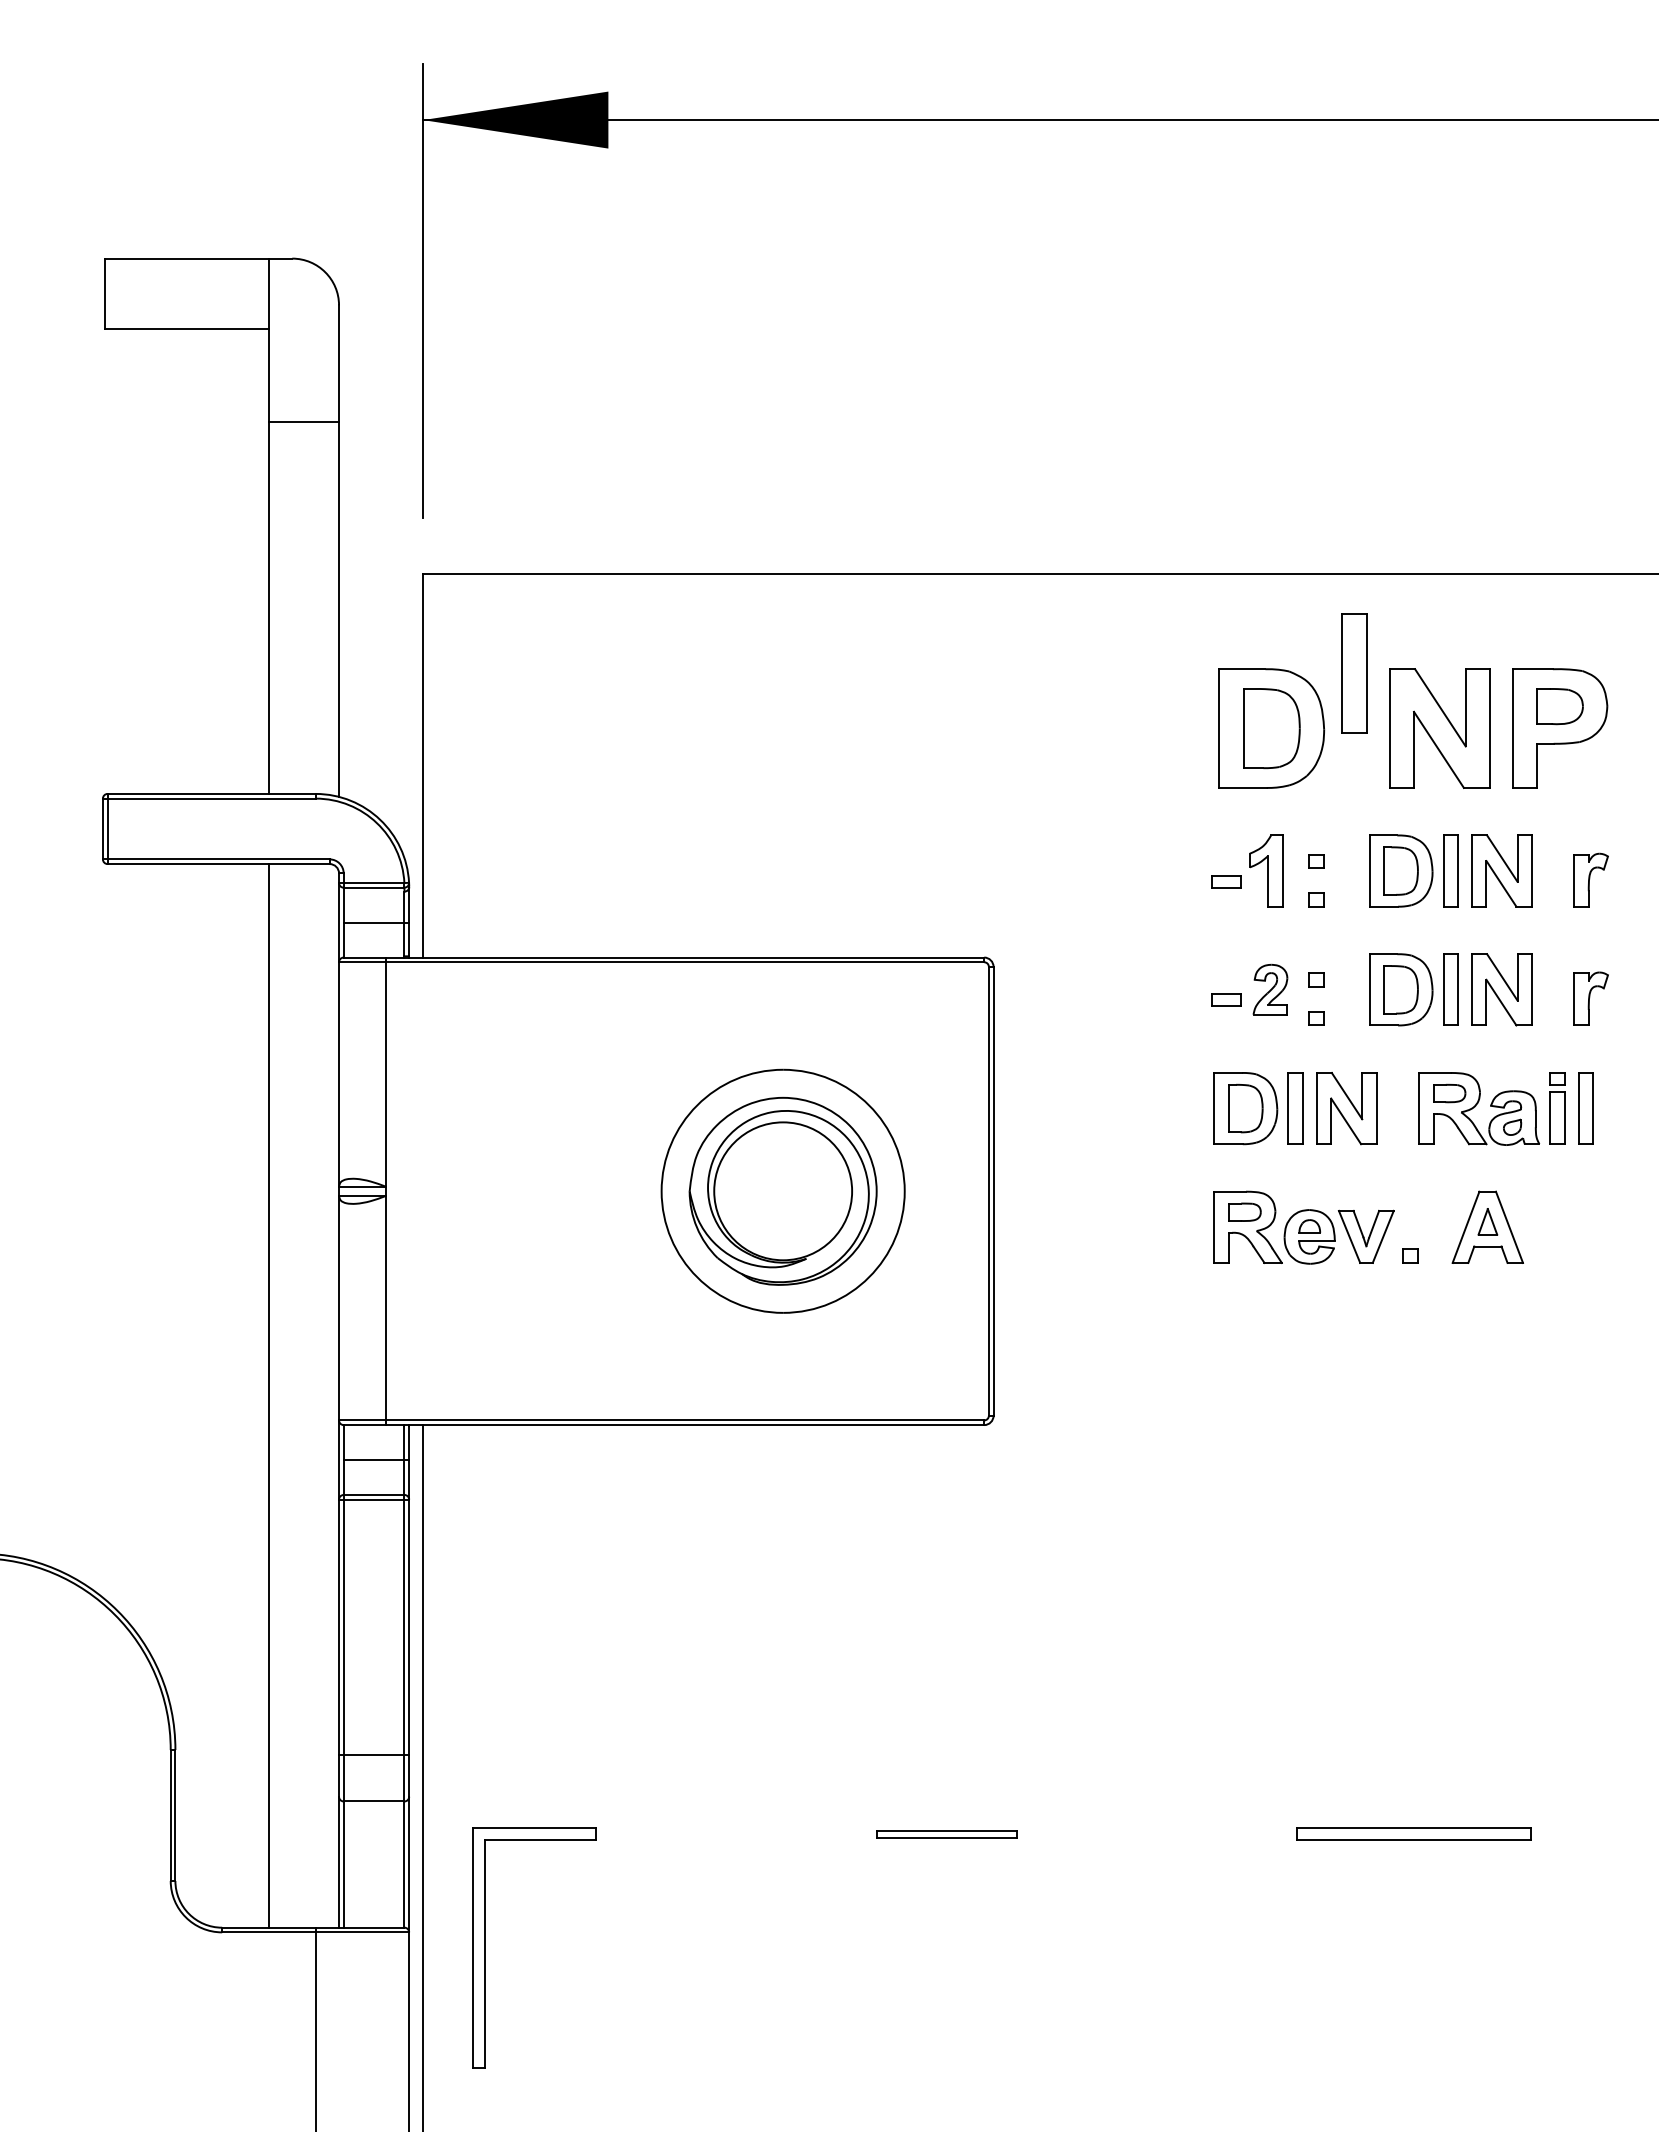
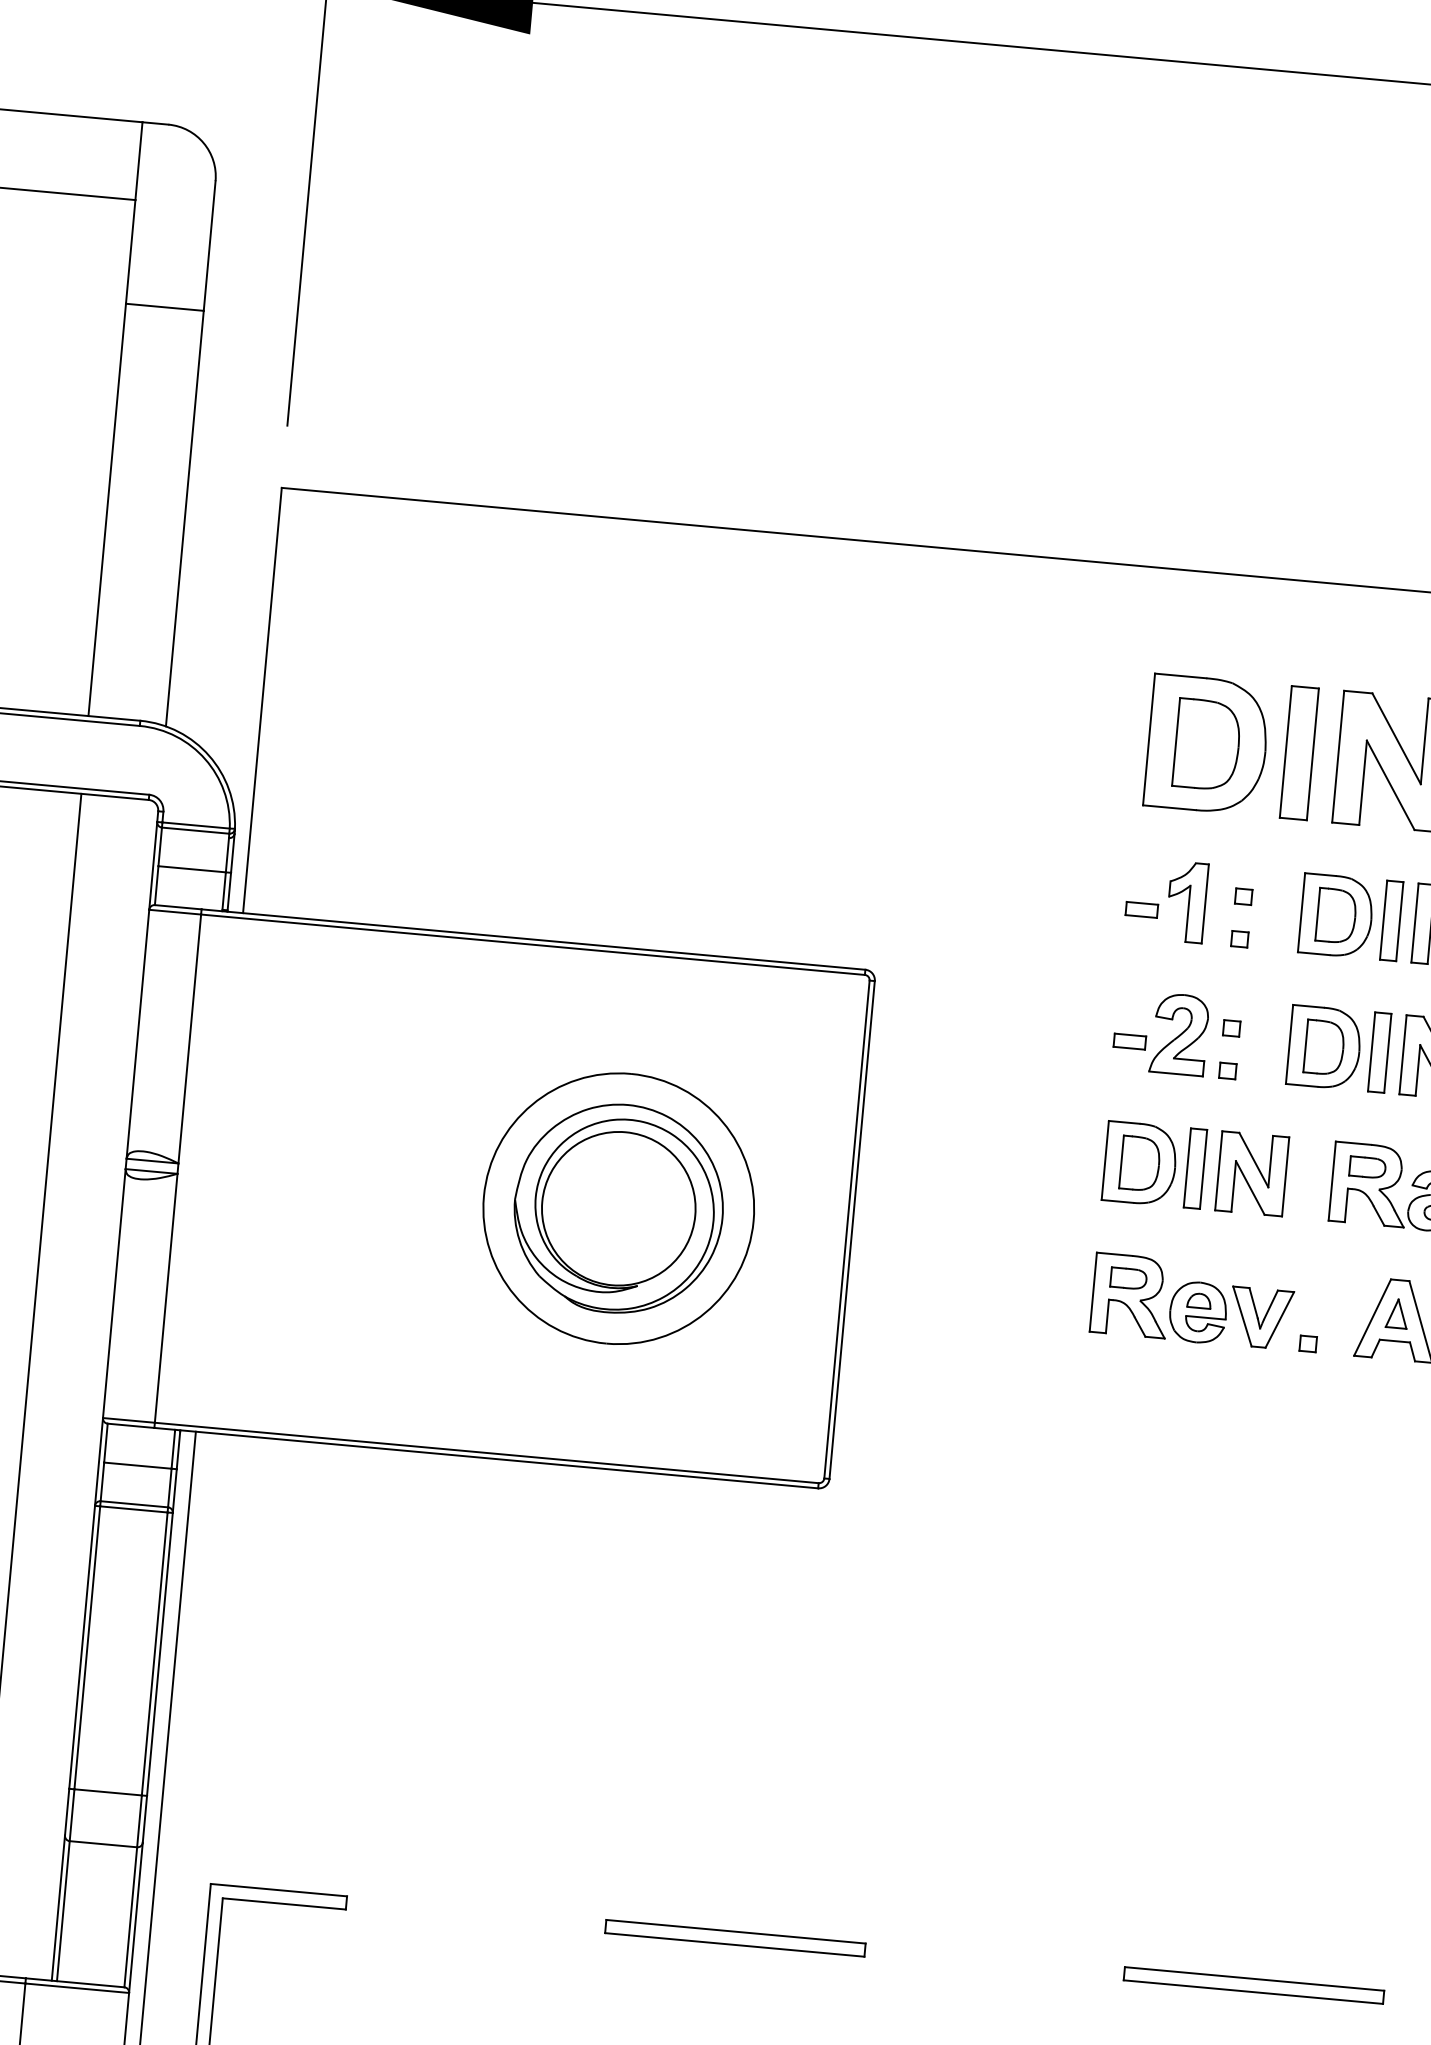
part: (1354, 673) -> (1299, 753), moved
part: (1270, 989) -> (1179, 1034), size x1.43
part: (946, 1833) -> (735, 1937), size x1.67

